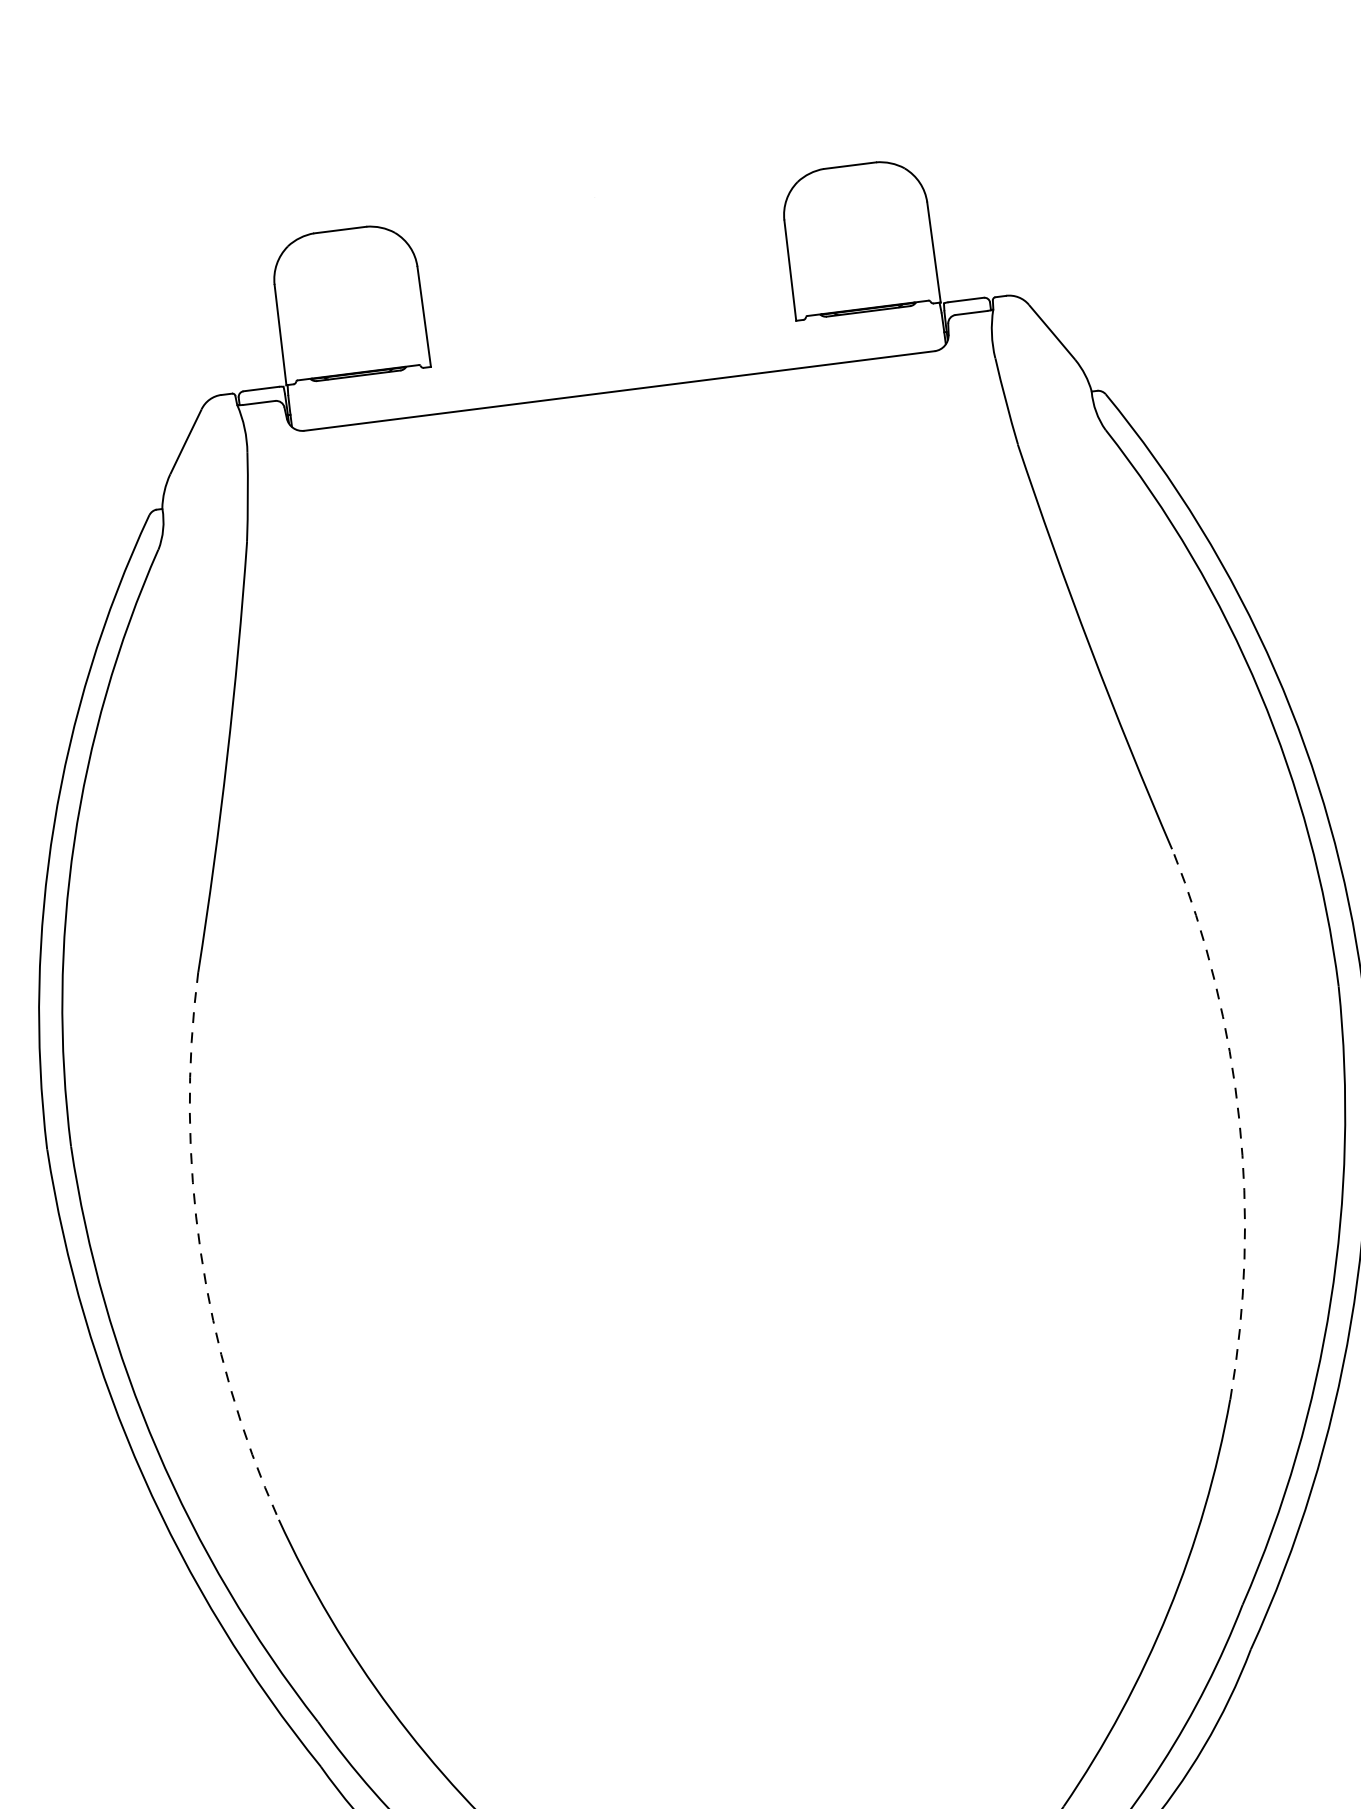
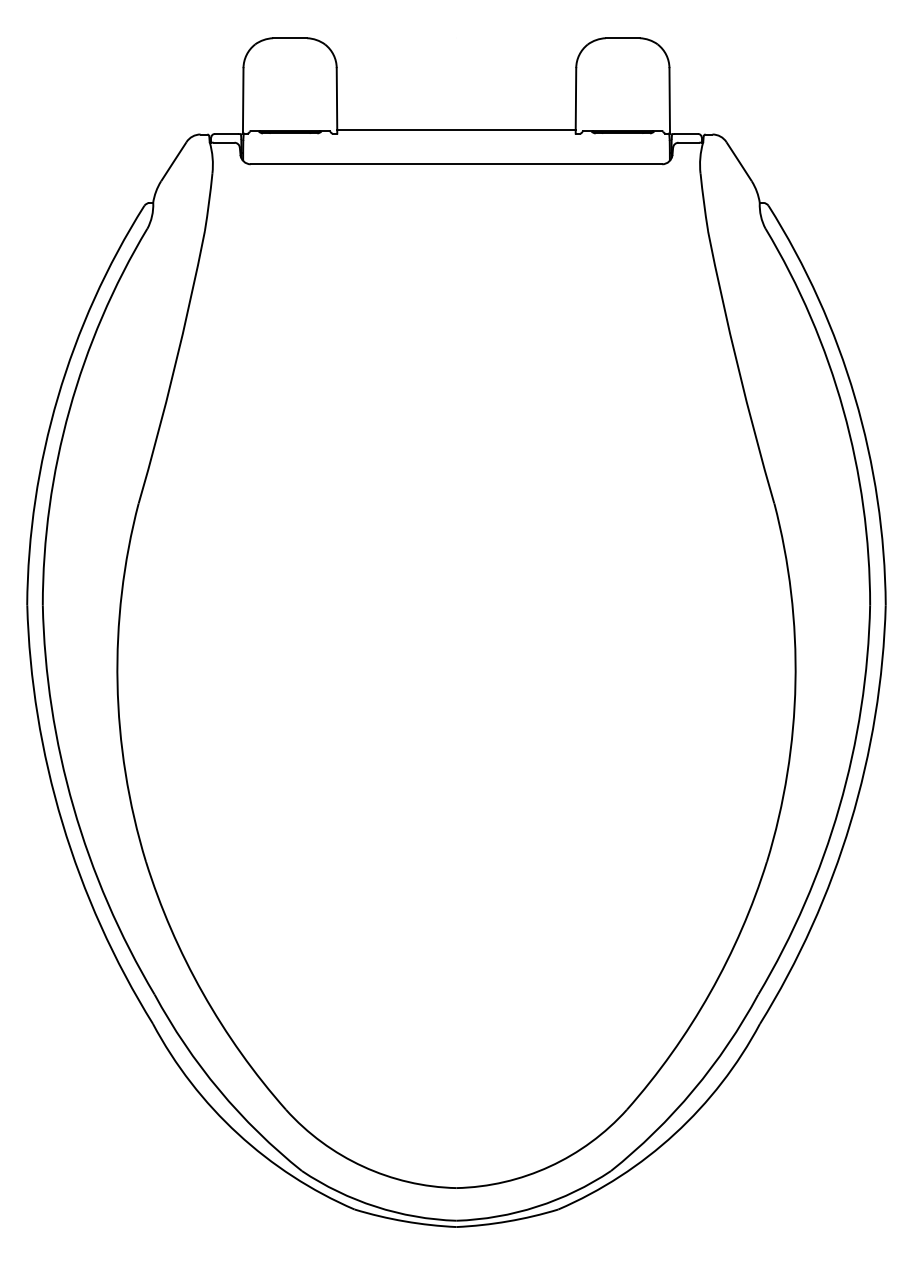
line: (613, 339) -> (456, 130), added
arc: (1239, 1120) -> (795, 683), dashed -> solid
arc: (200, 1252) -> (117, 683), dashed -> solid

